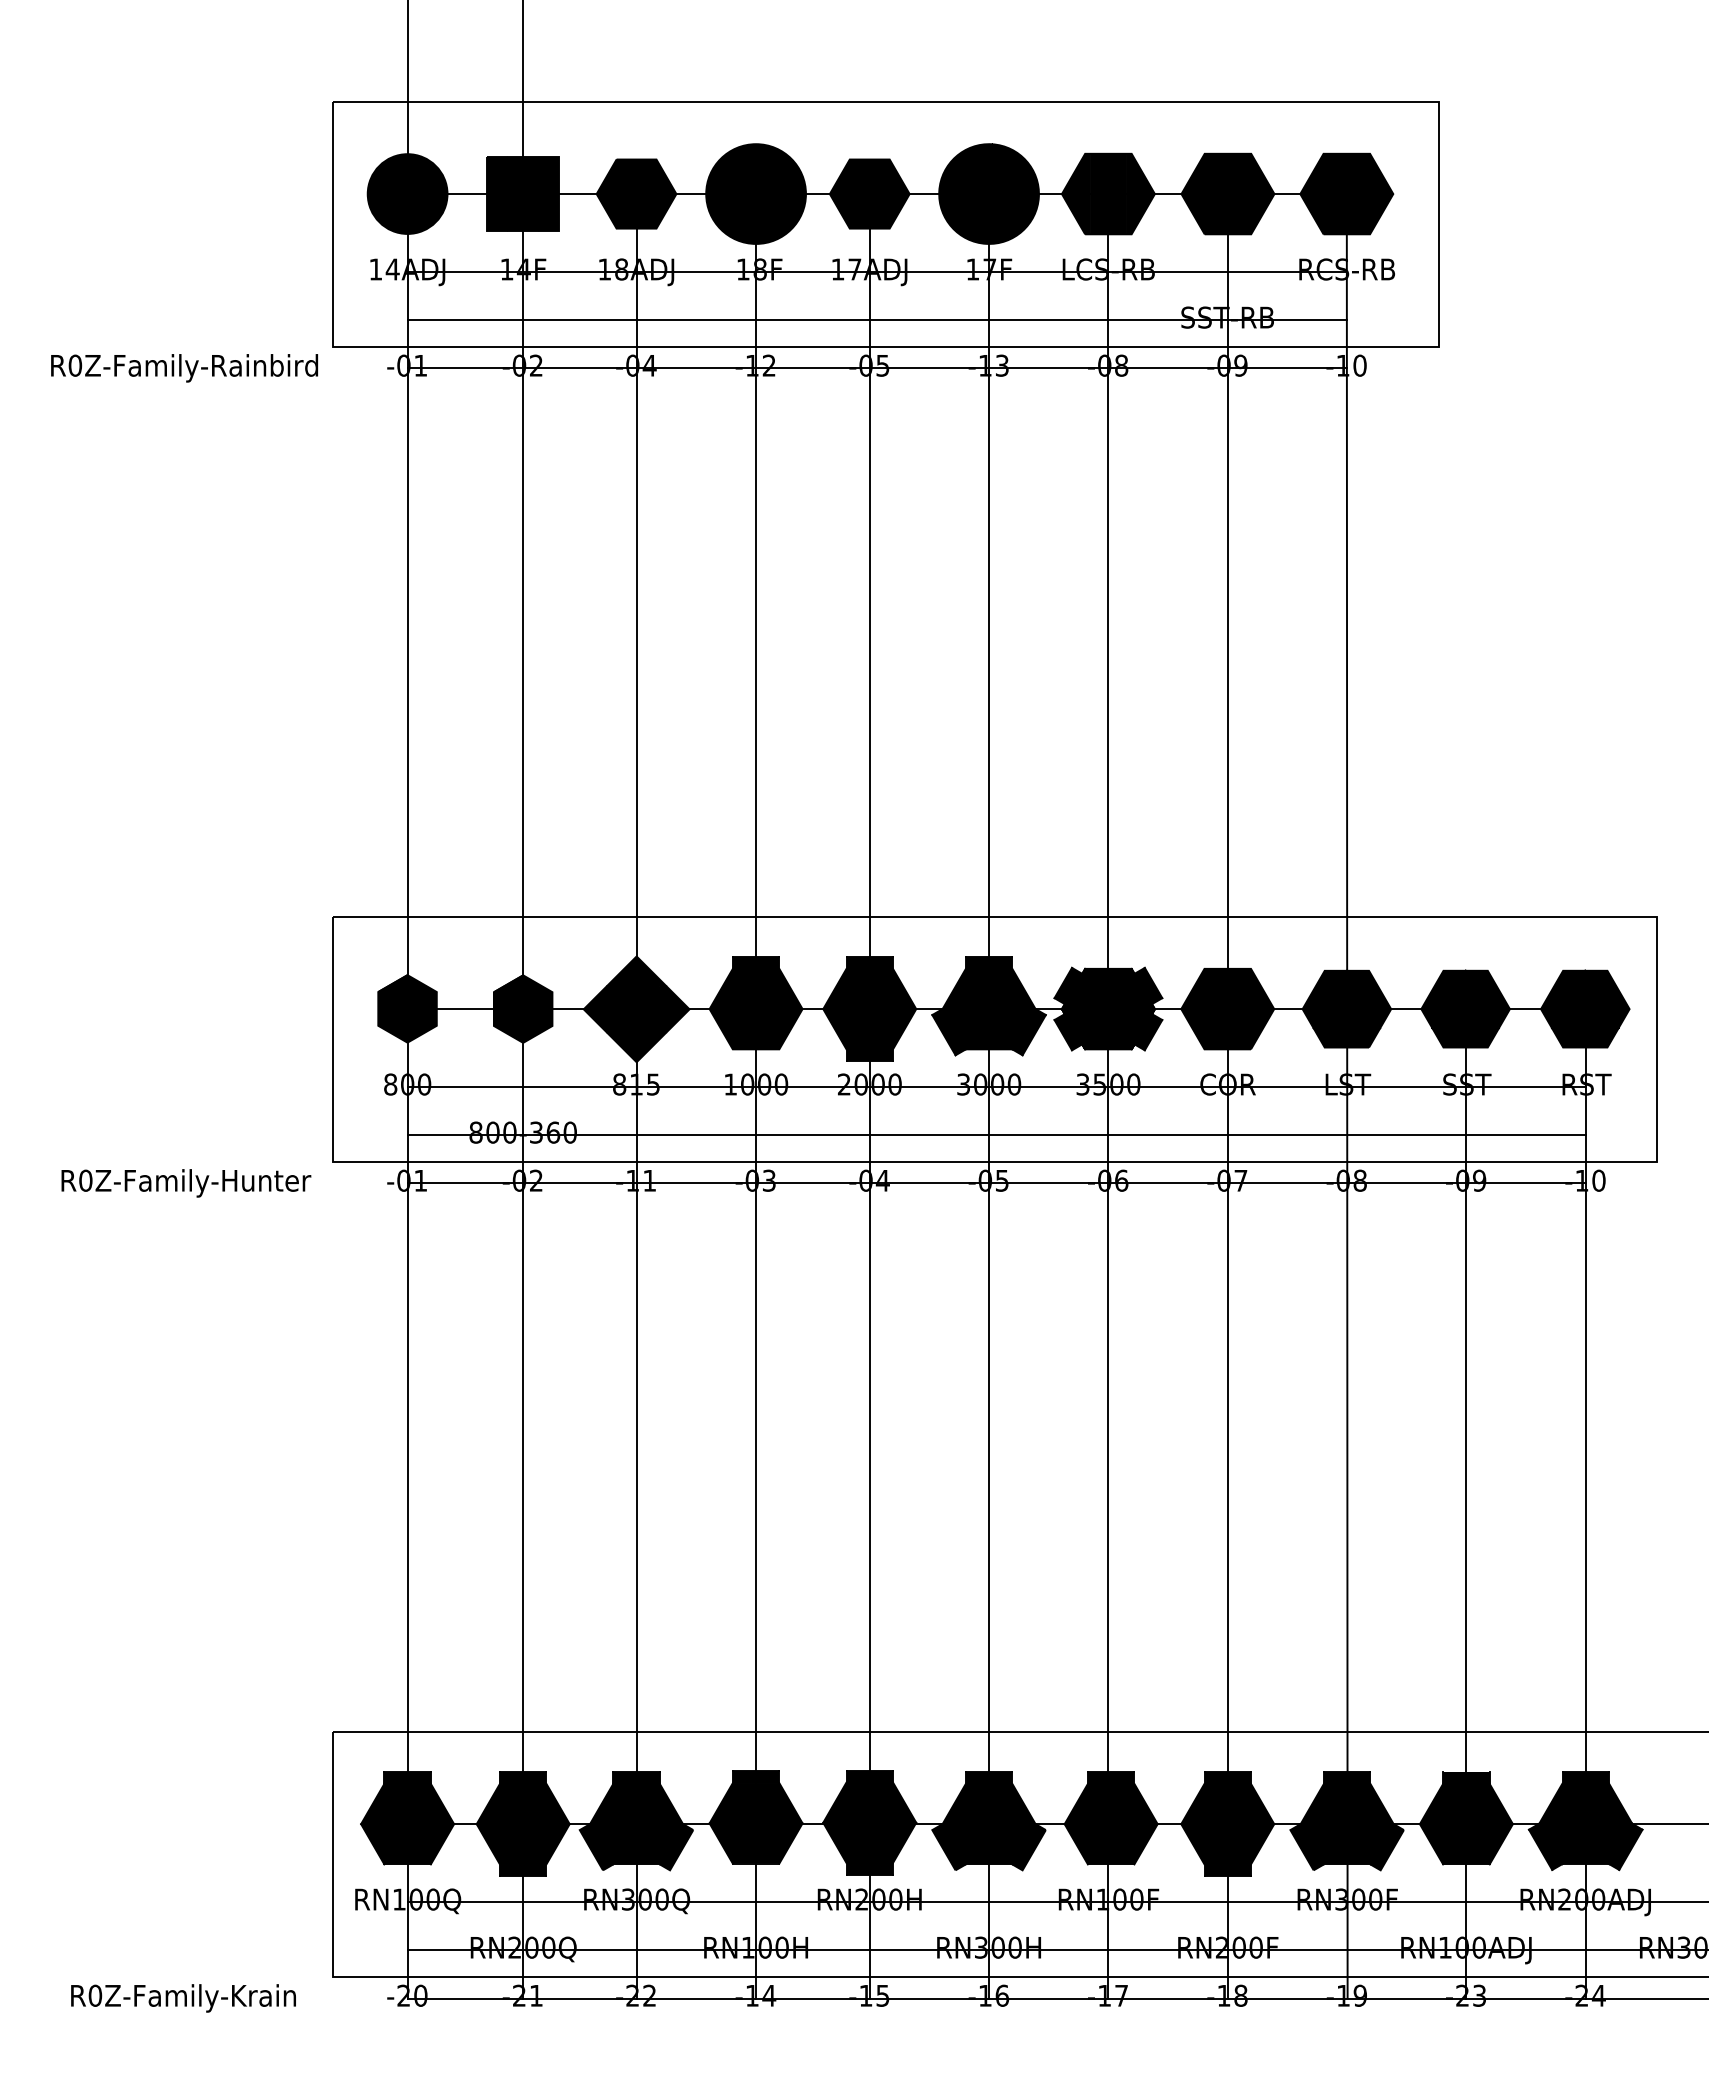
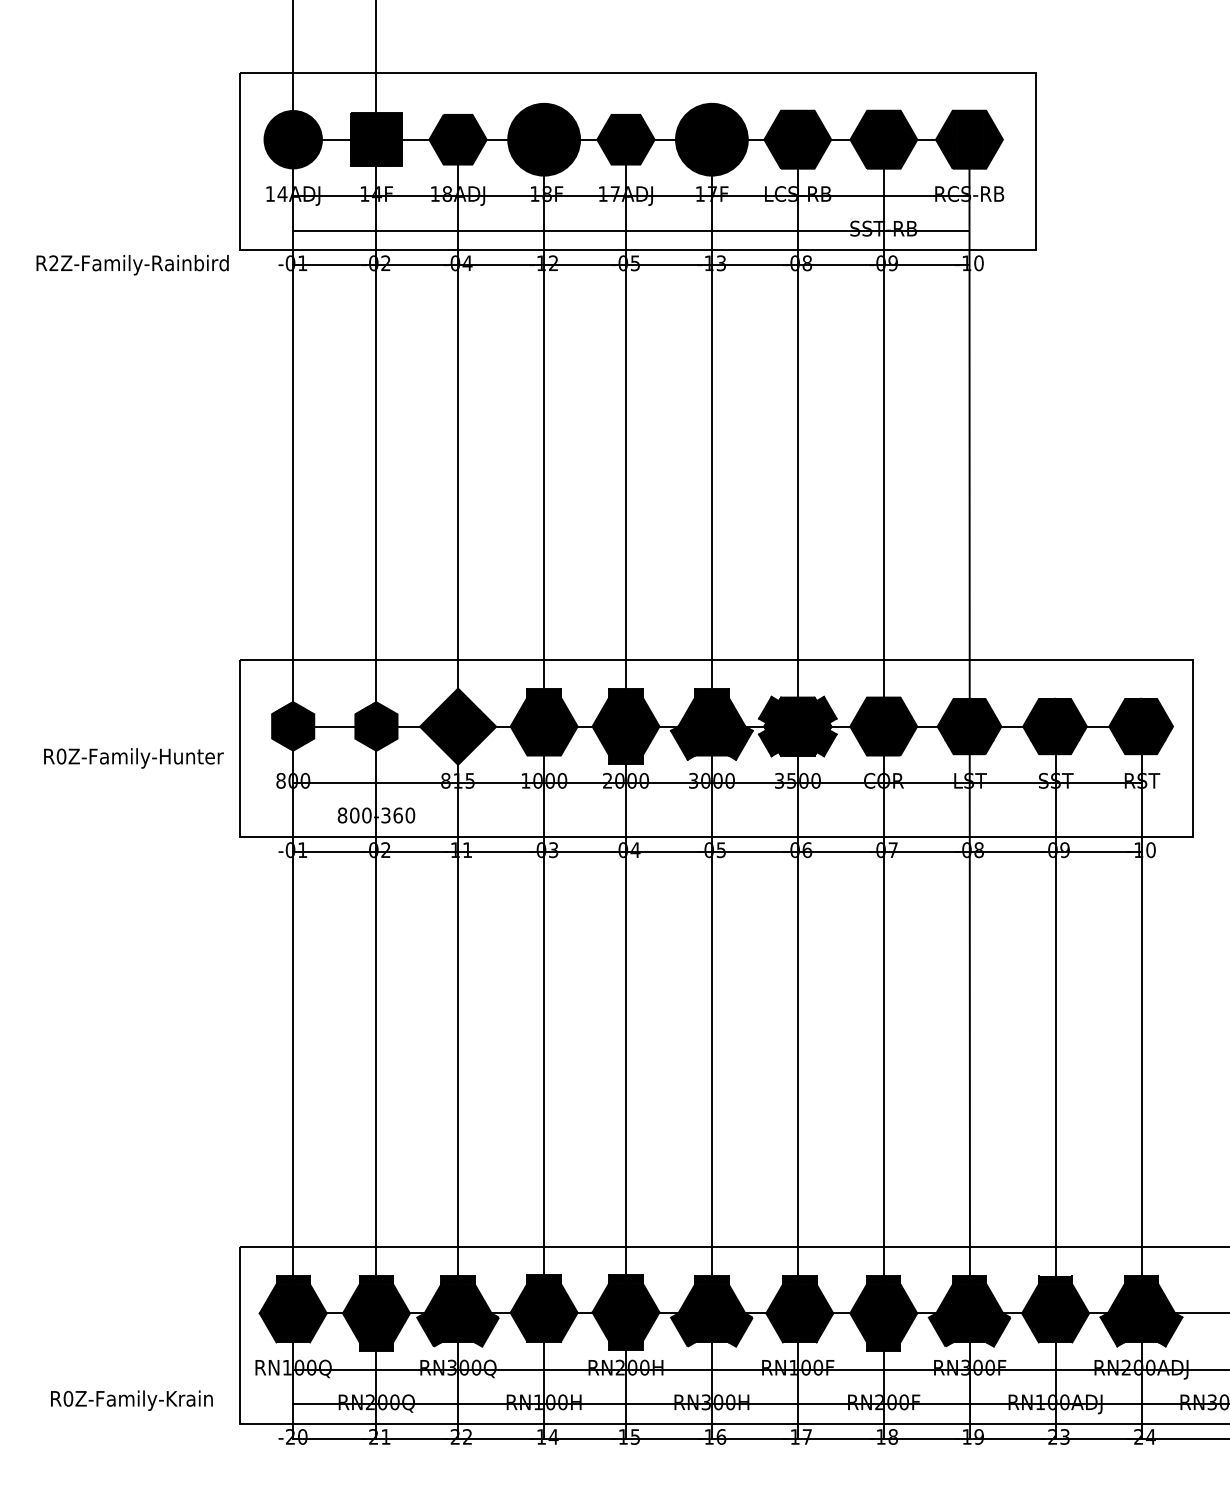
text: (75, 365) -> (54, 263), R0Z-Family-Rainbird -> R2Z-Family-Rainbird
line: (996, 1135) -> (717, 817), removed
text: (186, 1183) -> (134, 758), moved
text: (183, 1998) -> (131, 1400), moved

